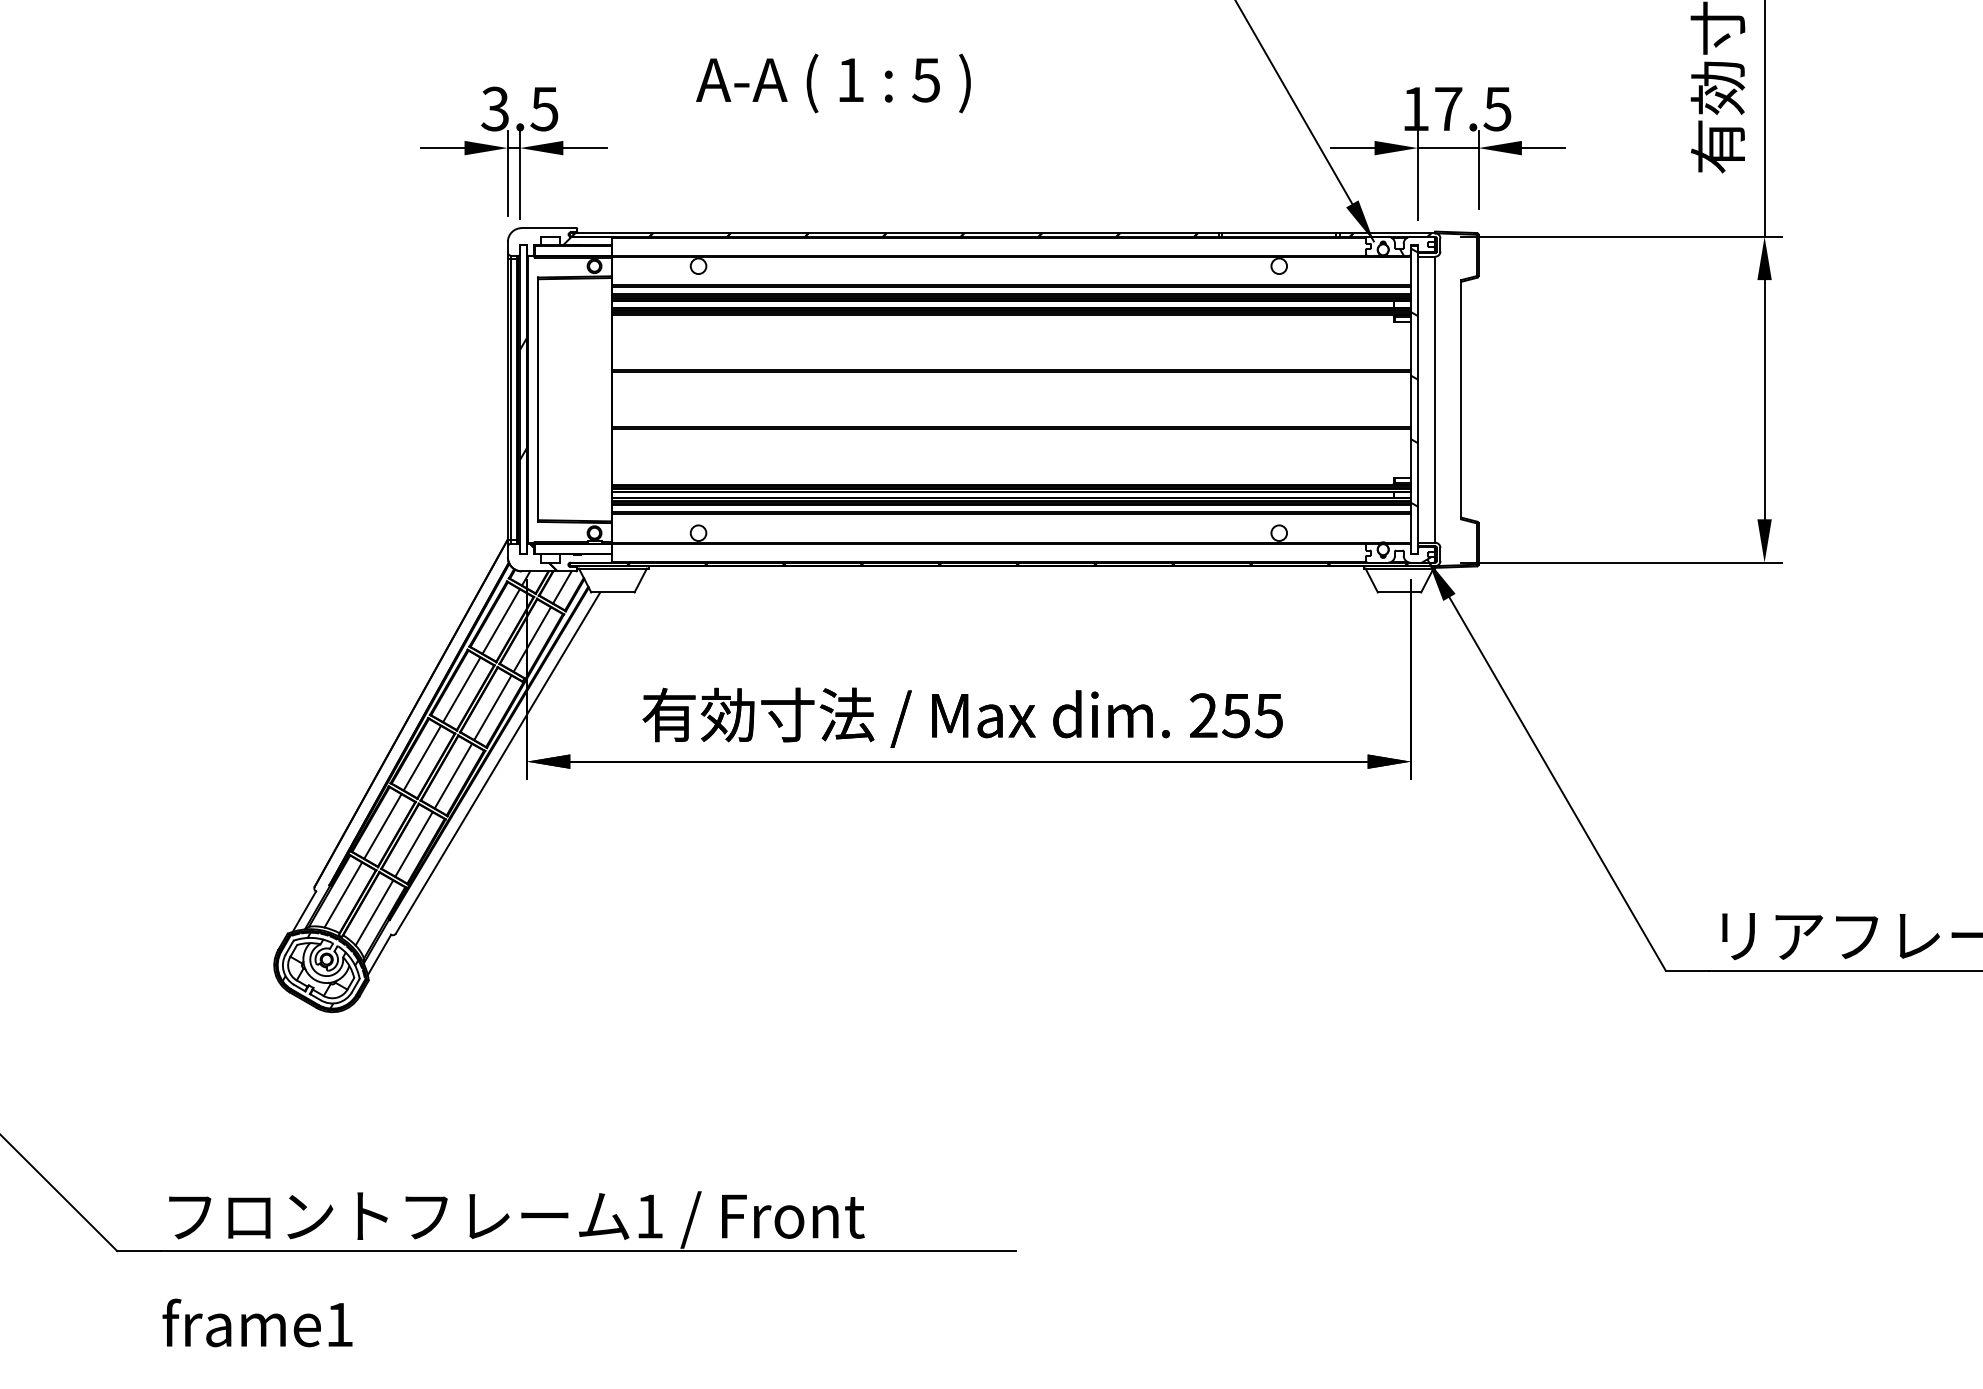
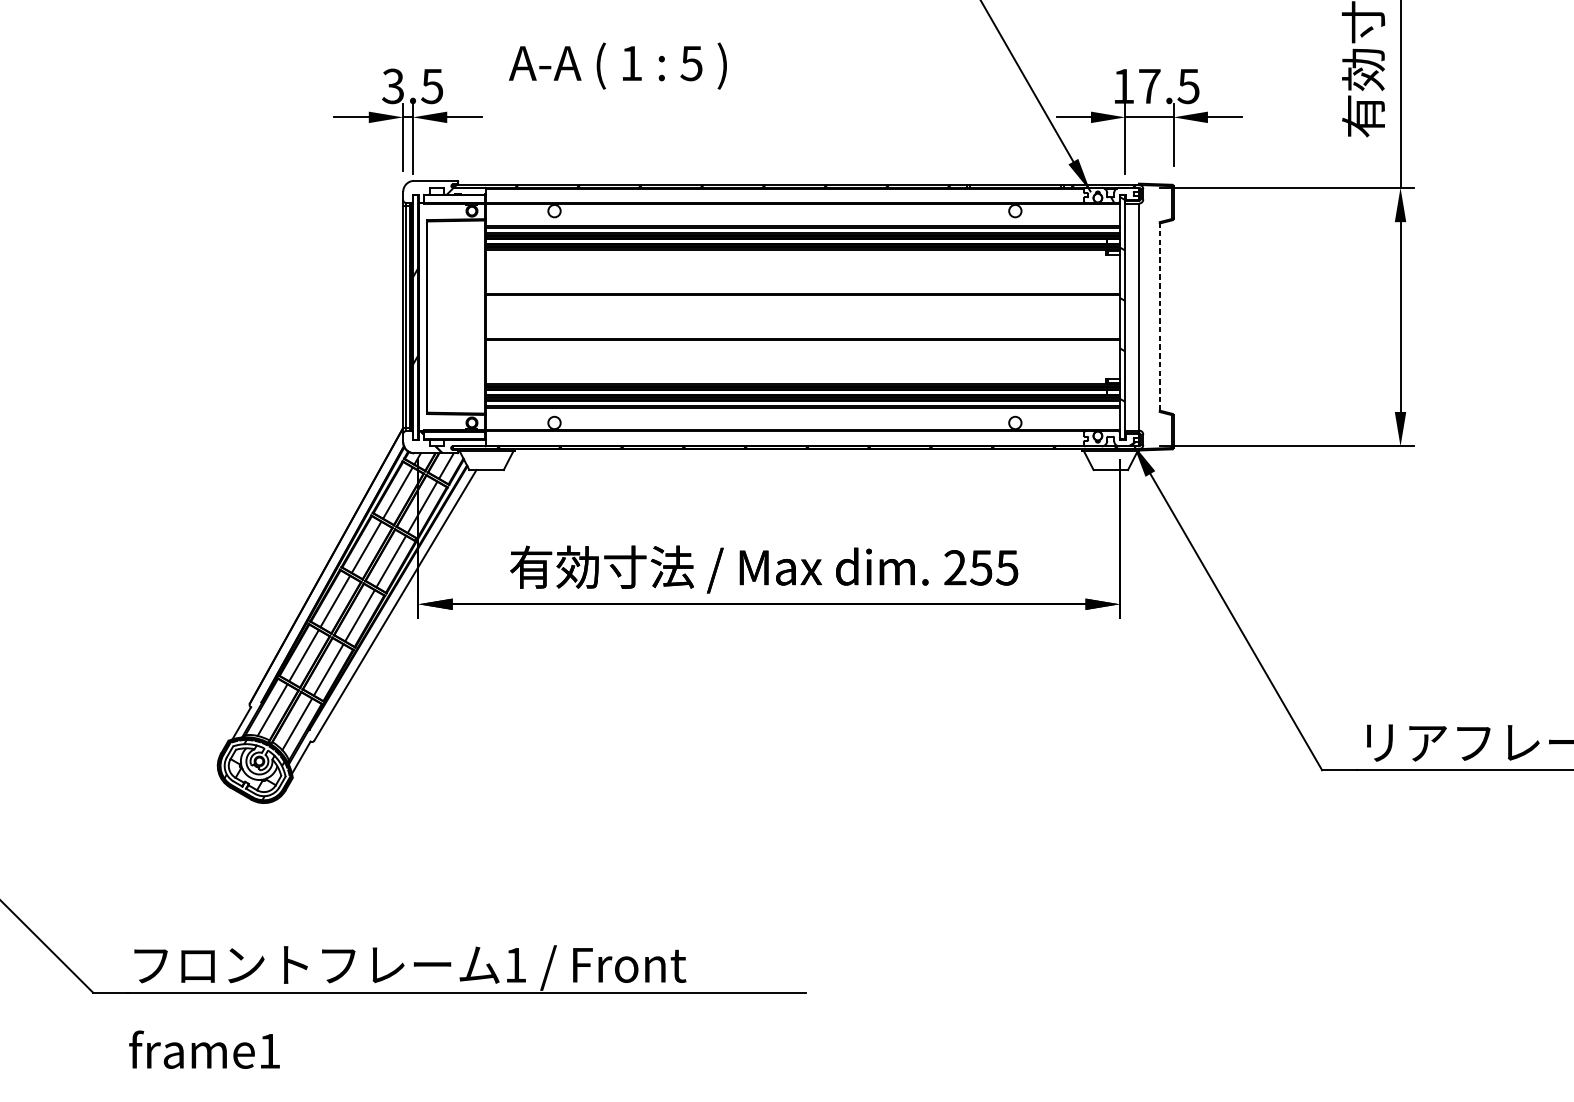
text: (833, 83) -> (617, 66), moved
line: (1461, 399) -> (1159, 316), solid -> dashed

